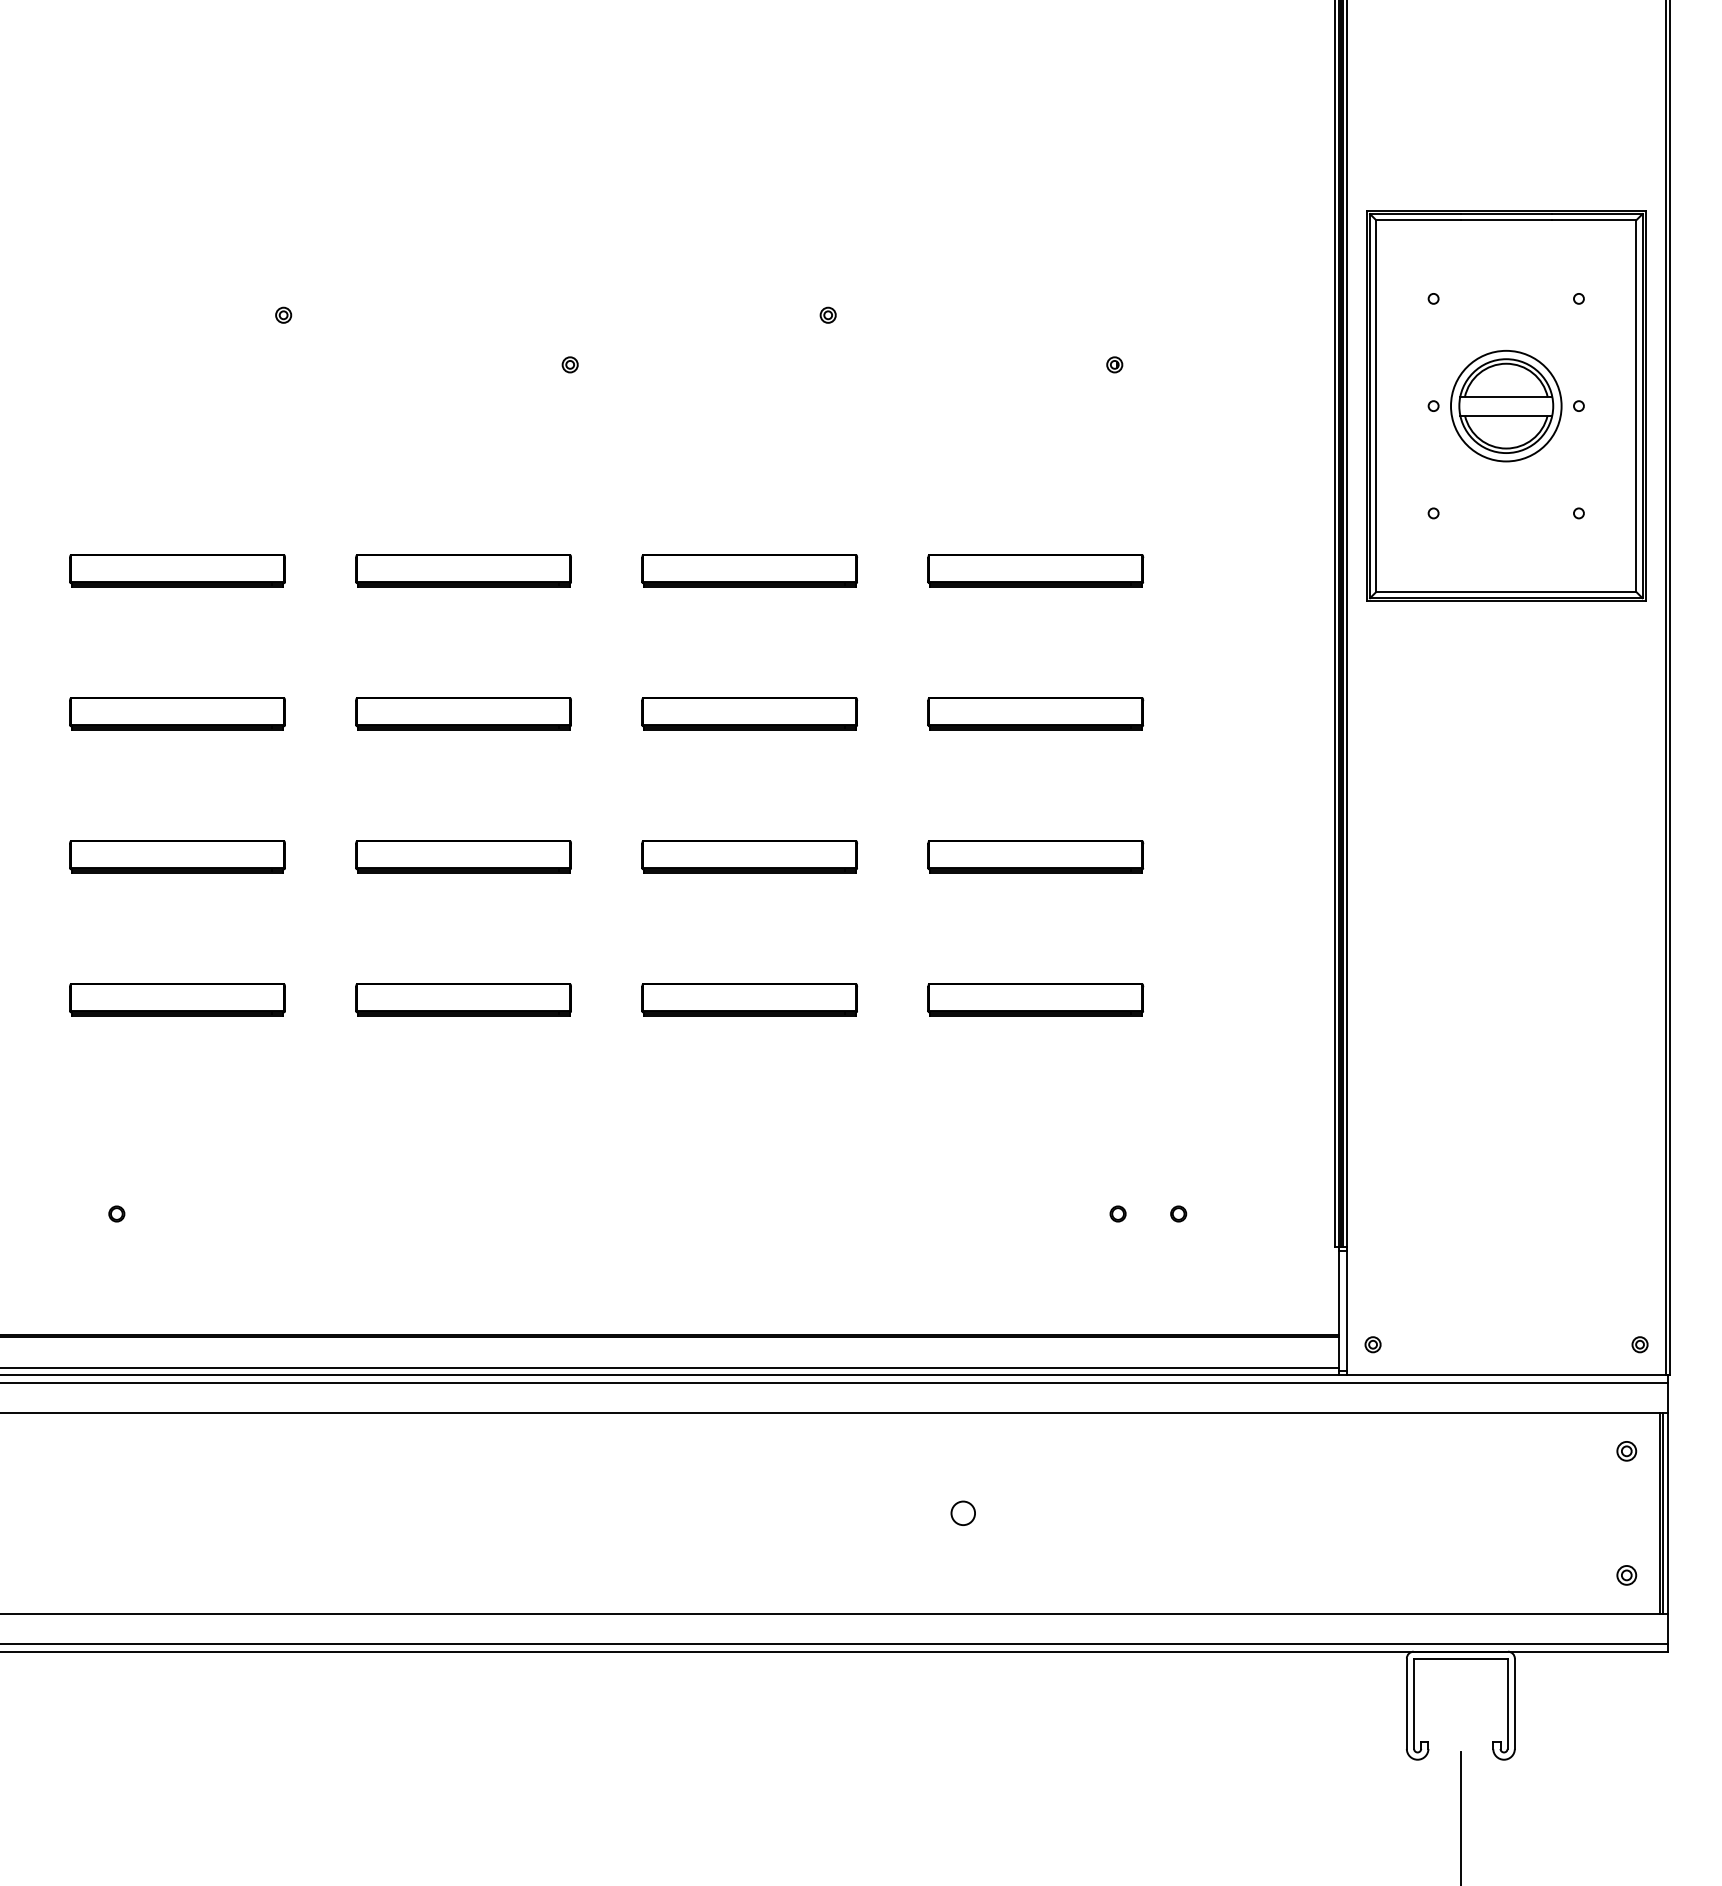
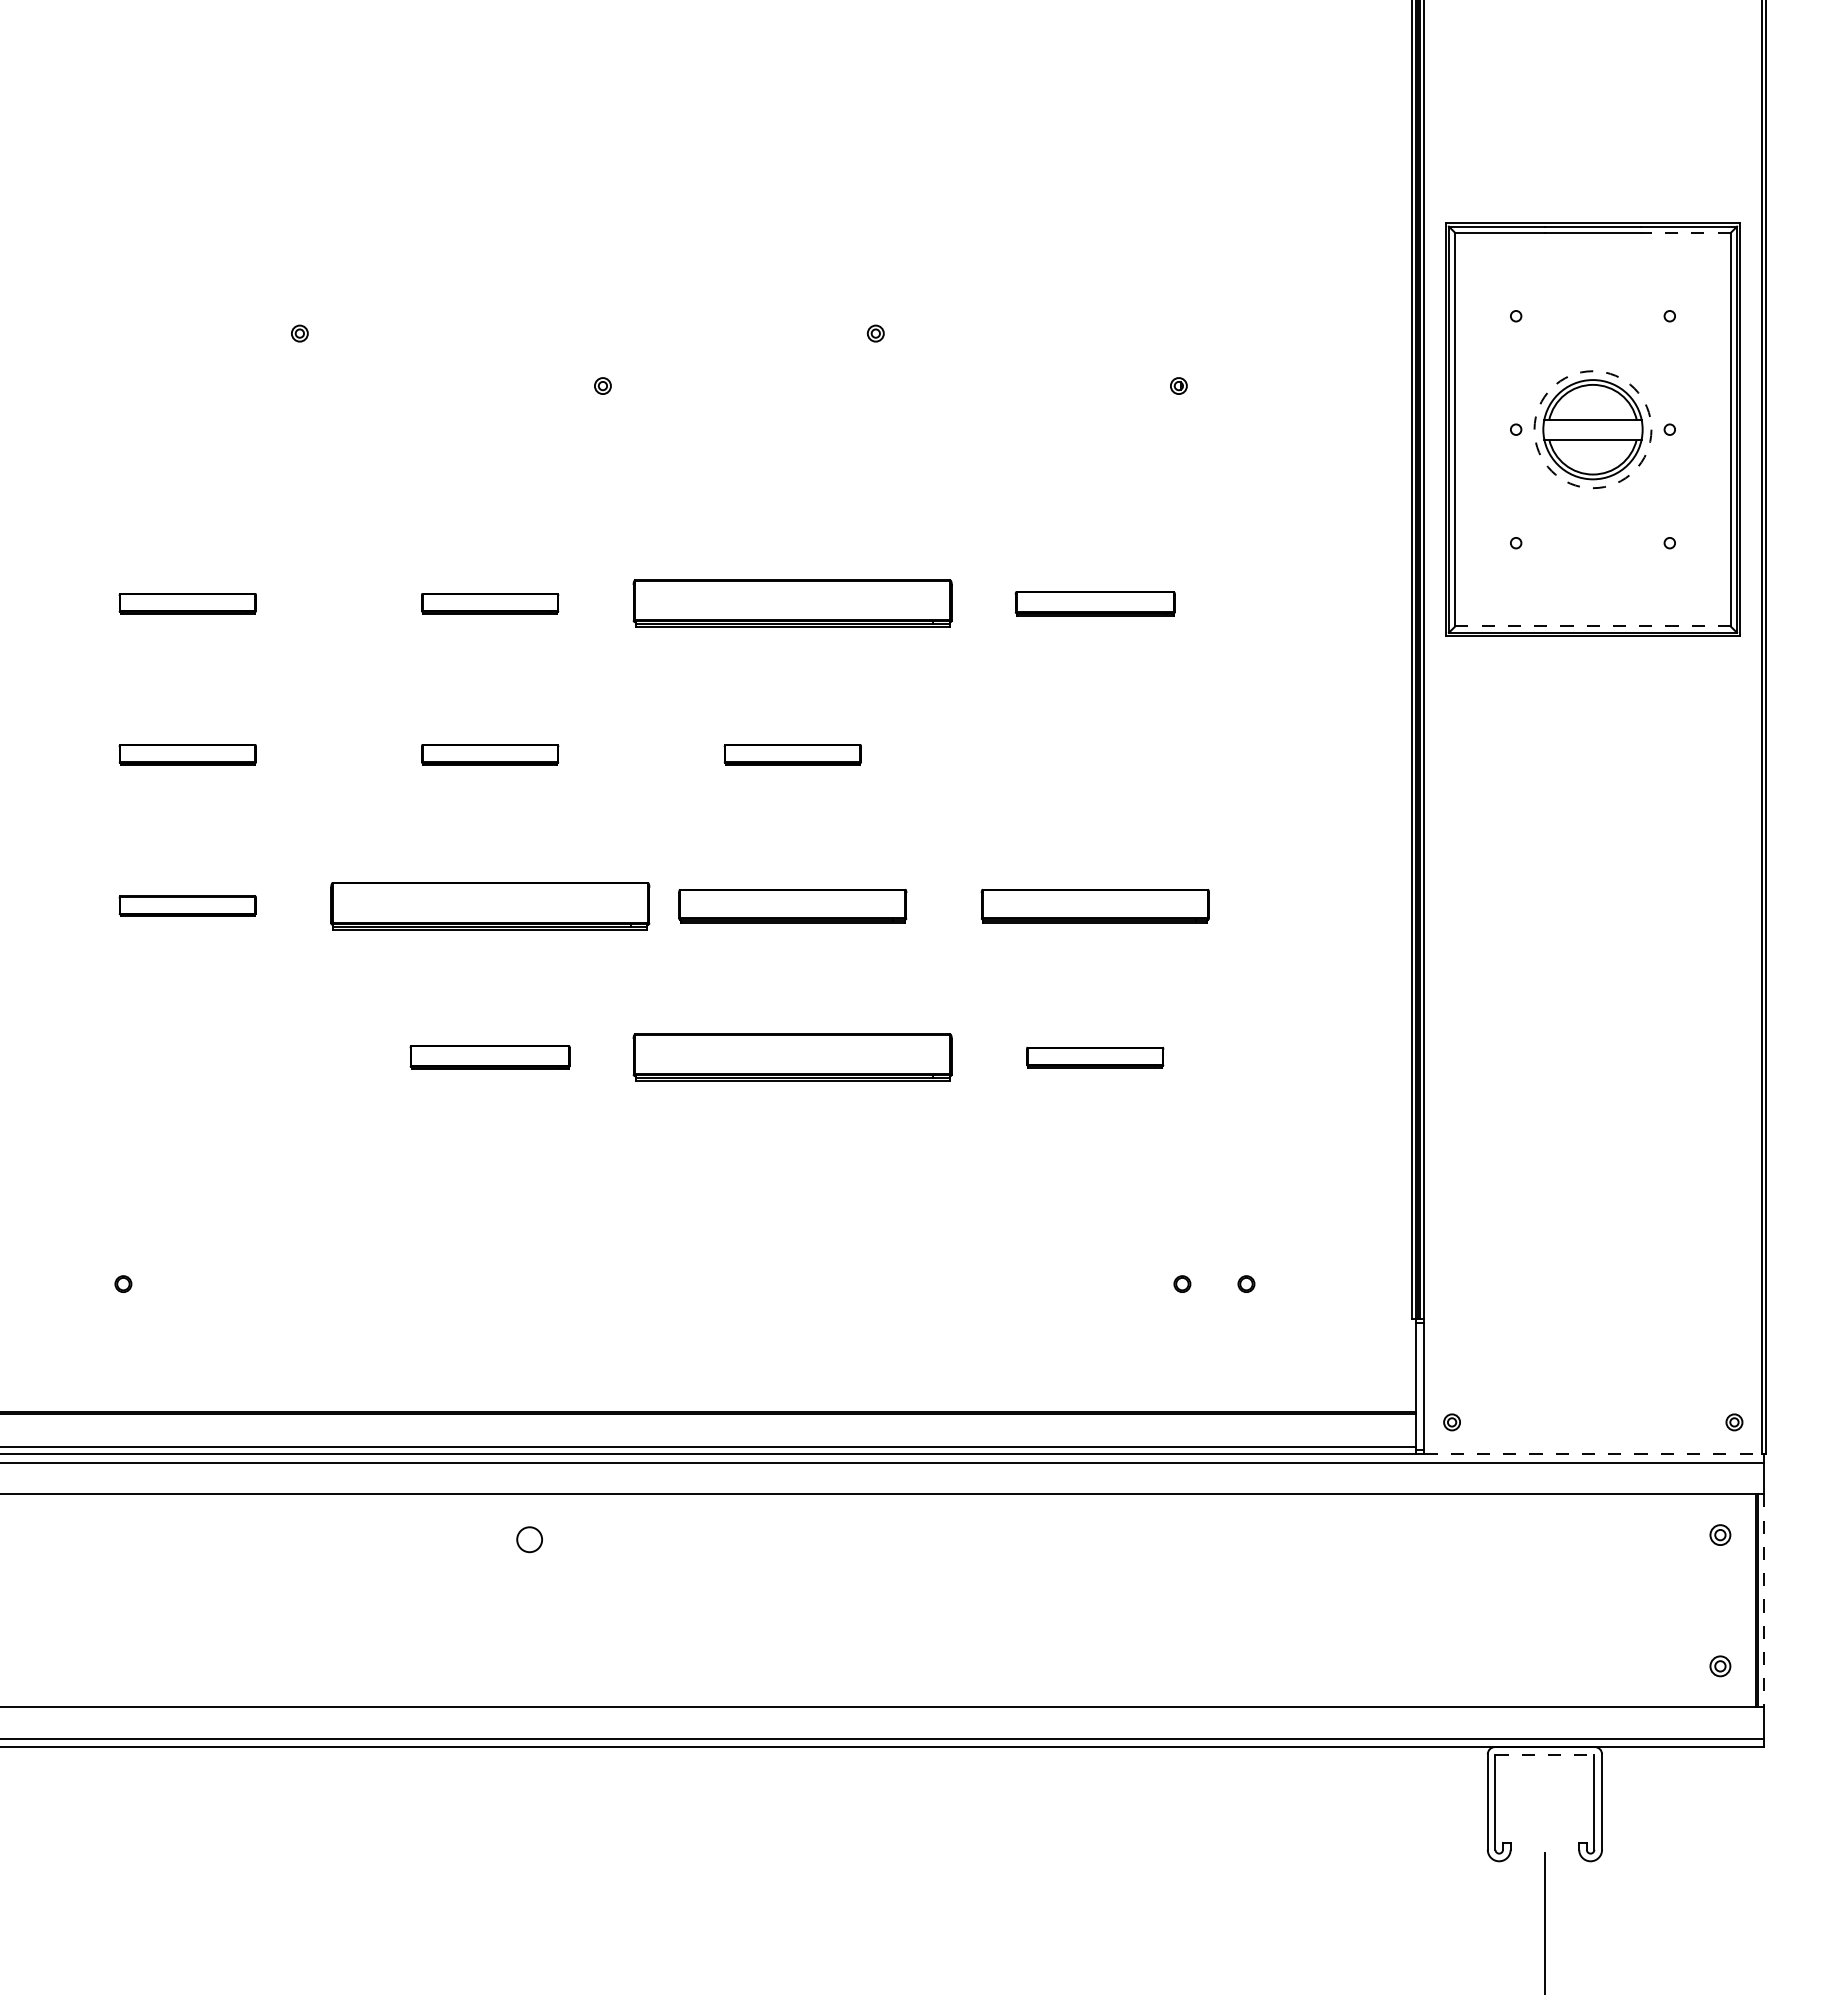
line: (1593, 219) -> (1685, 232), solid -> dashed
circle: (1505, 405) -> (1592, 429), solid -> dashed
part: (177, 570) -> (187, 603), size x0.6
part: (462, 570) -> (489, 603), size x0.6
part: (749, 570) -> (792, 603), size x1.4
part: (1034, 570) -> (1094, 603), size x0.7
line: (1505, 592) -> (1592, 626), solid -> dashed
part: (177, 713) -> (187, 754), size x0.6
part: (462, 713) -> (489, 754), size x0.6
part: (749, 713) -> (792, 754), size x0.6
part: (1034, 713) -> (1094, 754), removed
part: (177, 856) -> (187, 906), size x0.6
part: (462, 856) -> (489, 906), size x1.4
part: (177, 999) -> (187, 1057), removed
part: (462, 999) -> (489, 1057), size x0.7
part: (749, 999) -> (792, 1057), size x1.4
part: (1034, 999) -> (1094, 1057), size x0.6
line: (1506, 1375) -> (1593, 1454), solid -> dashed
circle: (963, 1513) -> (529, 1539), moved
line: (1668, 1514) -> (1764, 1601), solid -> dashed
line: (1461, 1658) -> (1545, 1754), solid -> dashed

